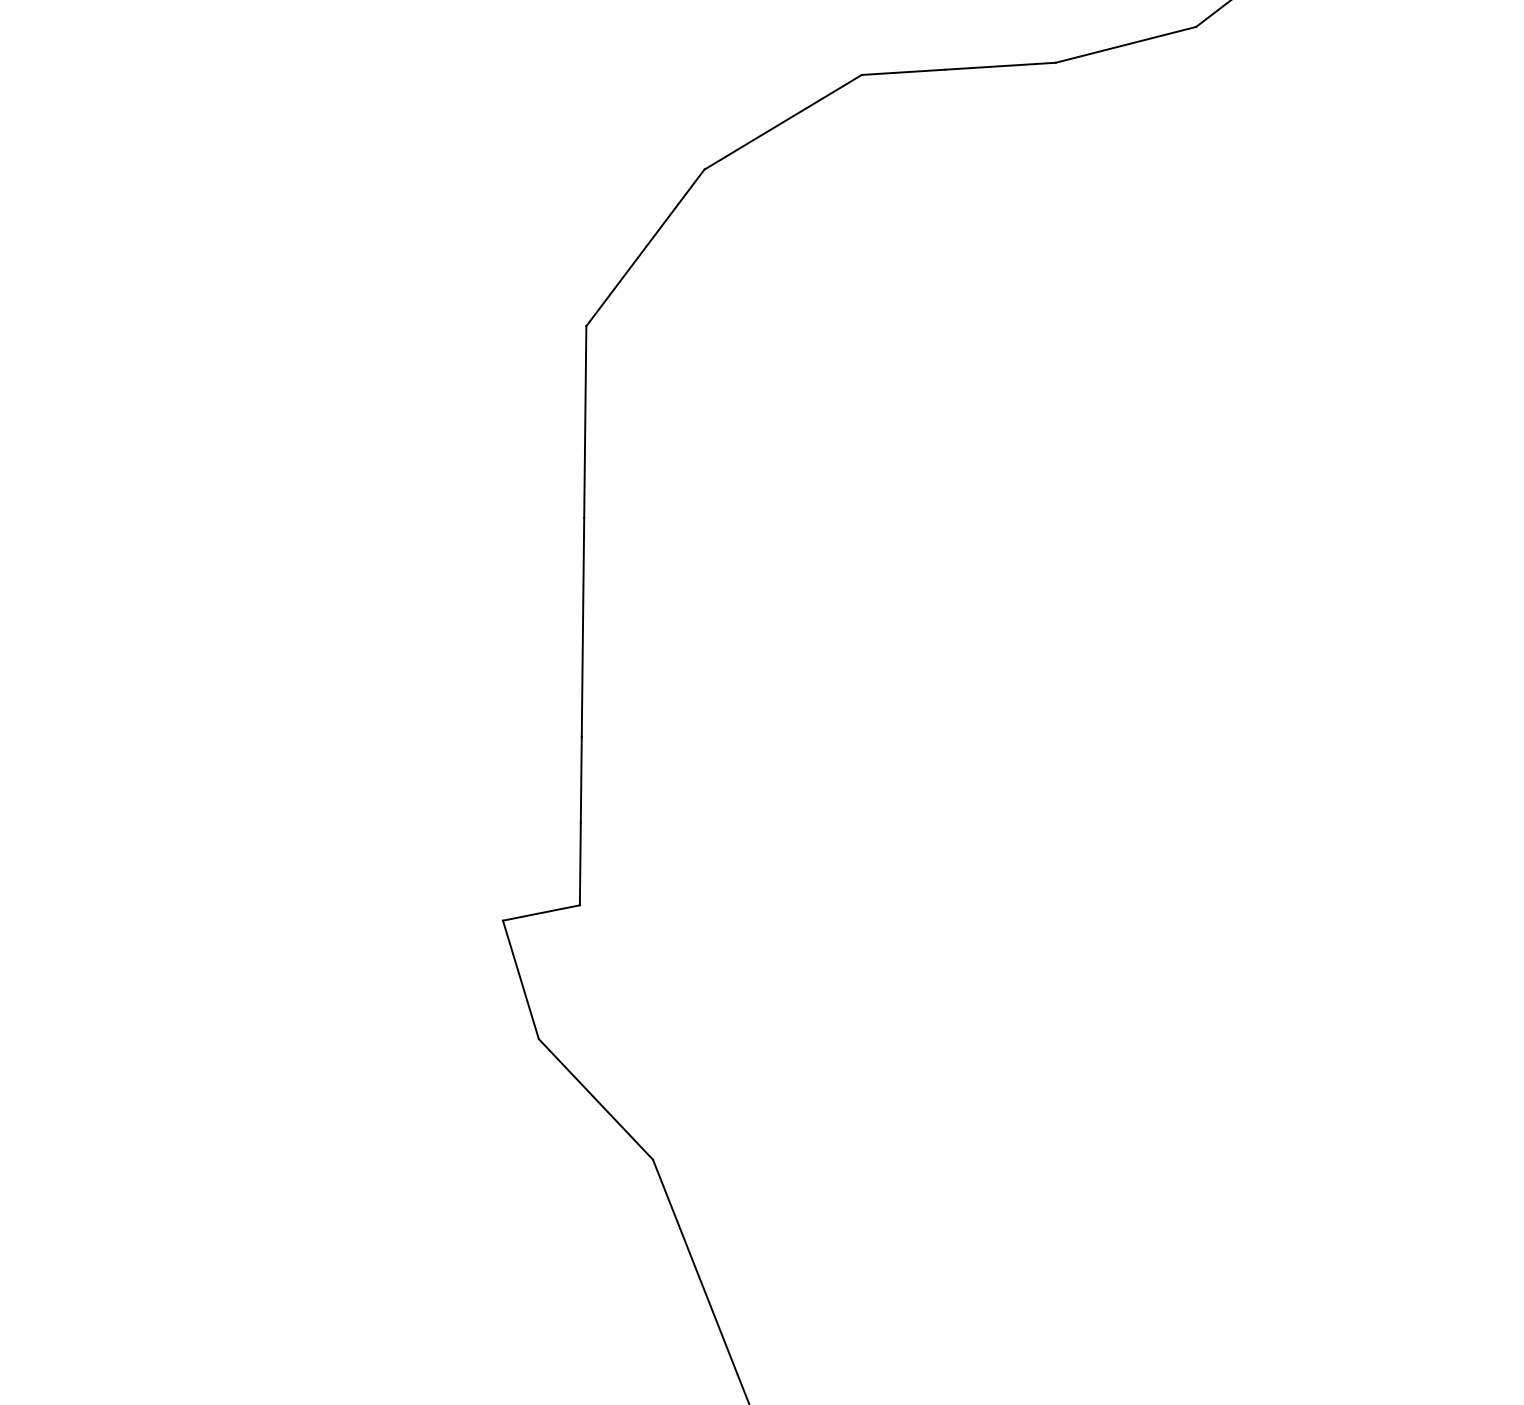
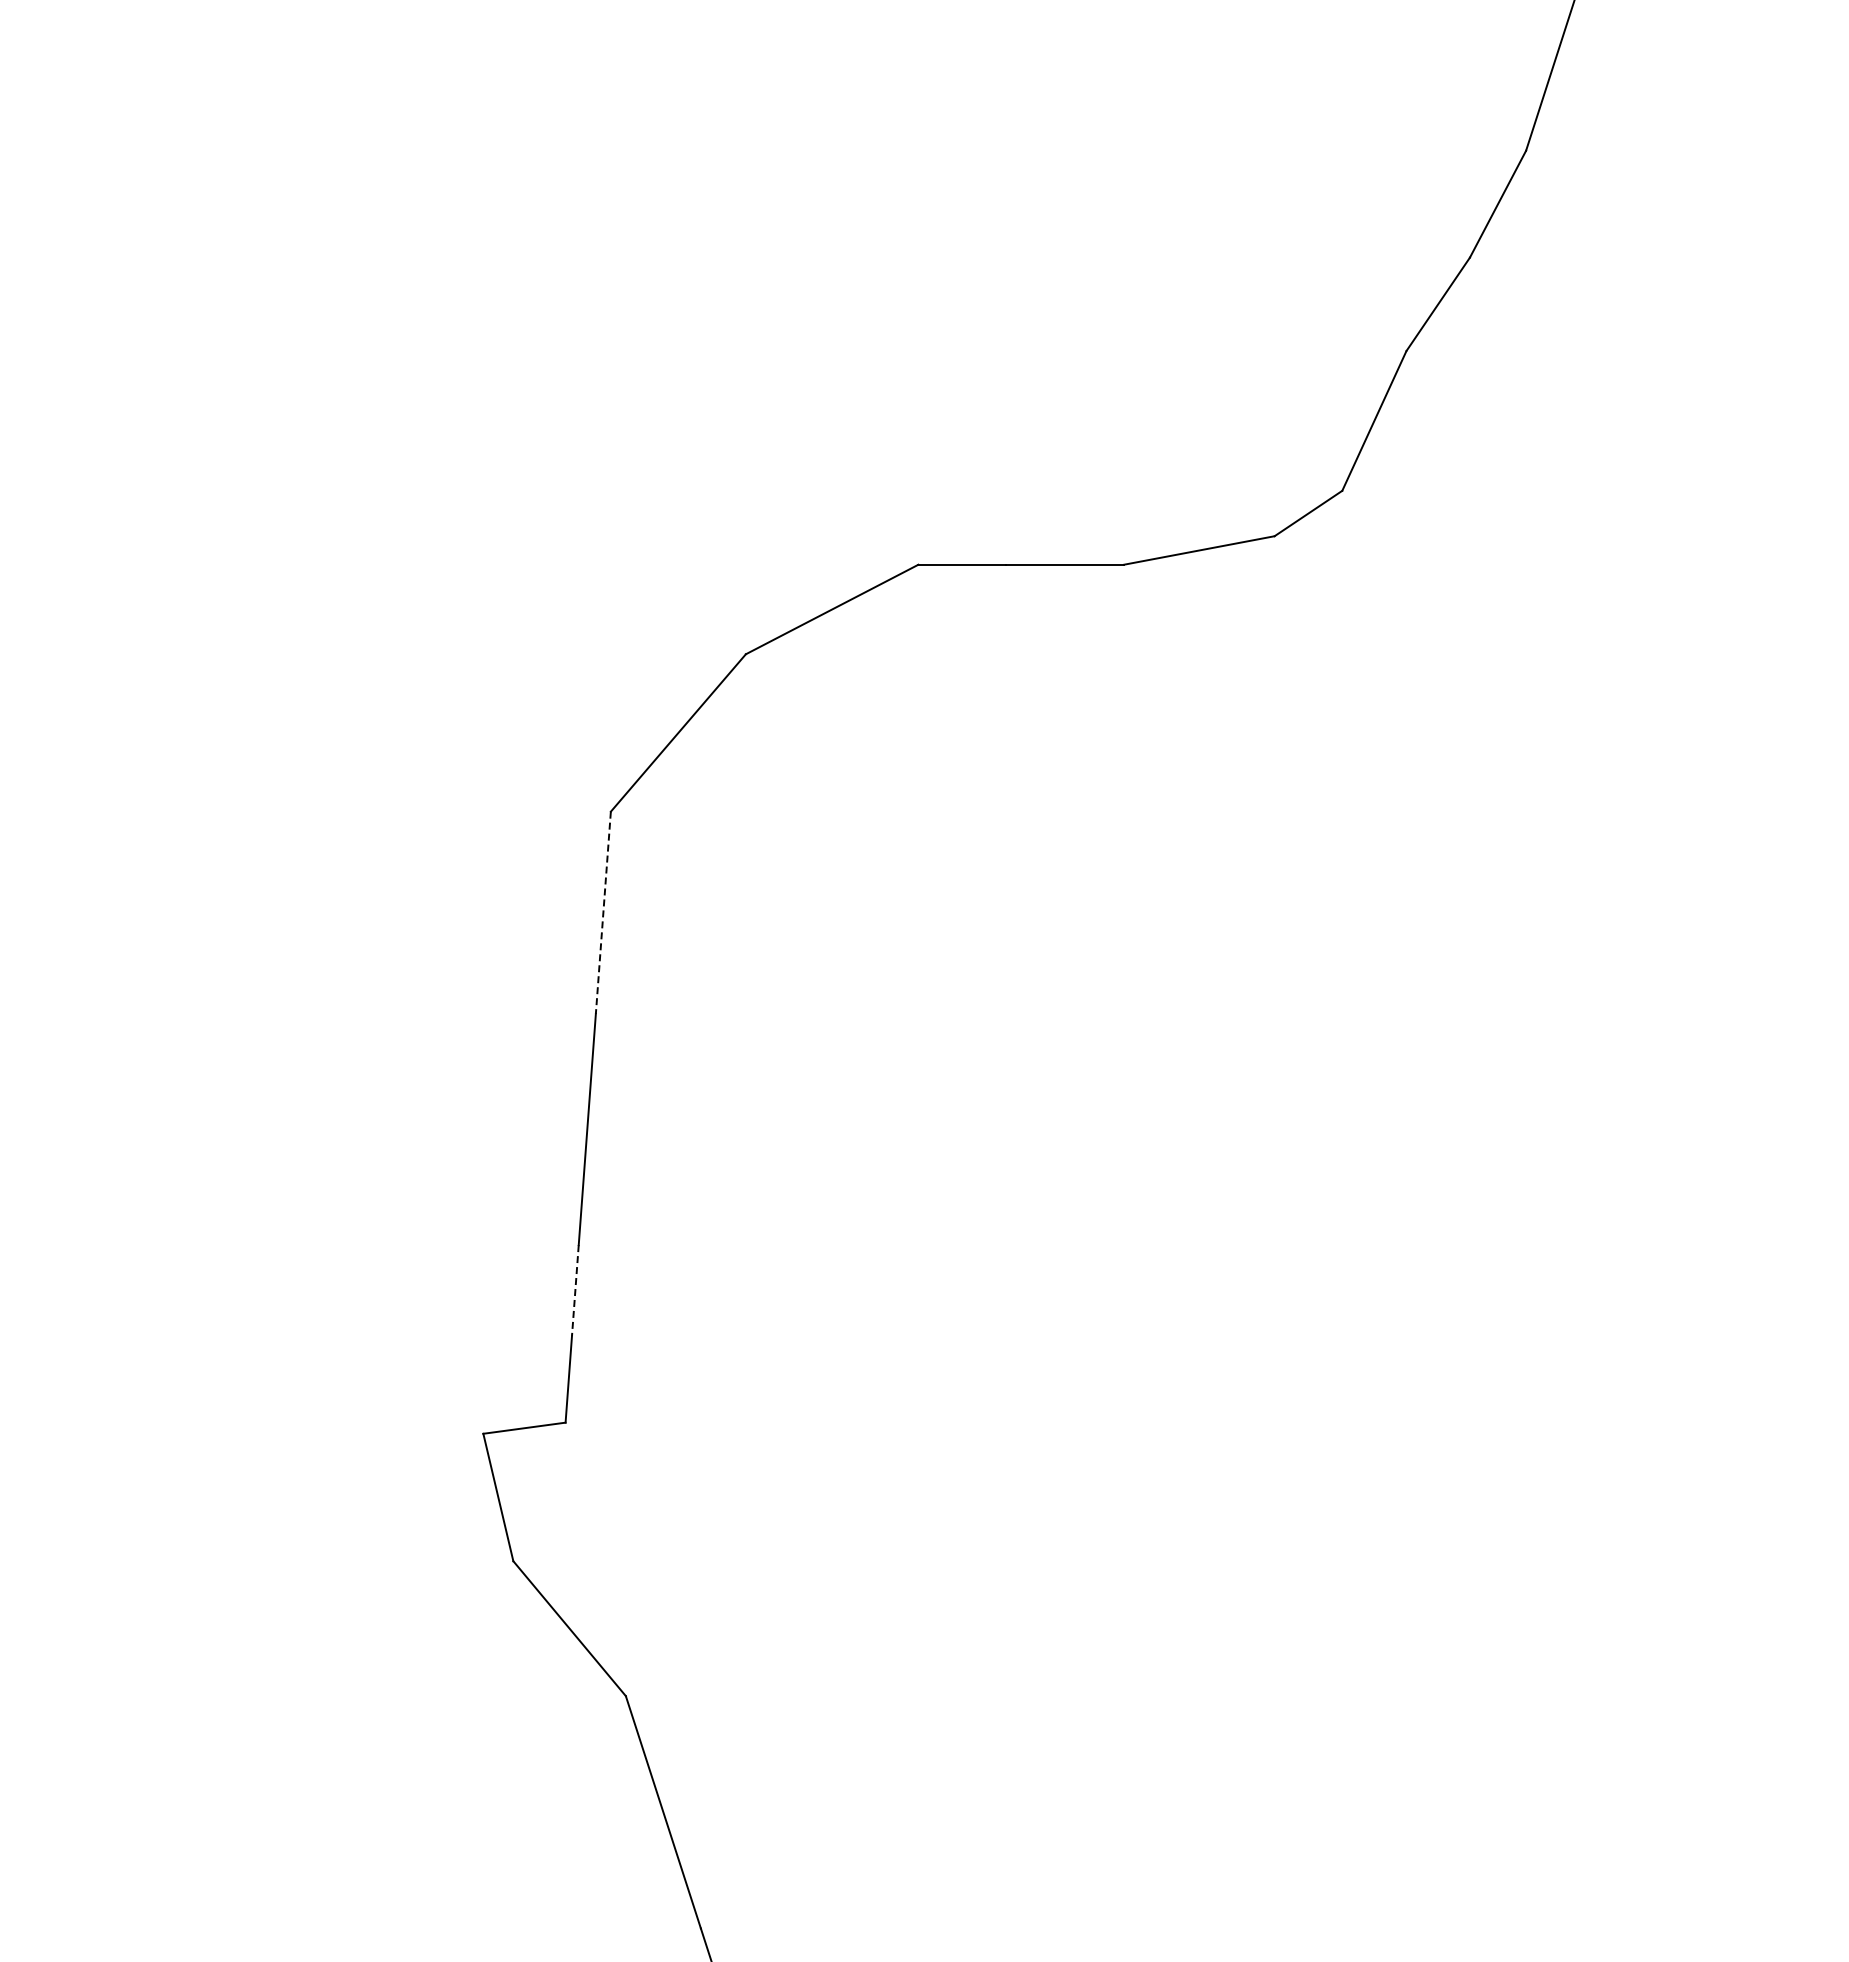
line: (585, 422) -> (603, 913), solid -> dashed
line: (581, 780) -> (575, 1290), solid -> dashed

